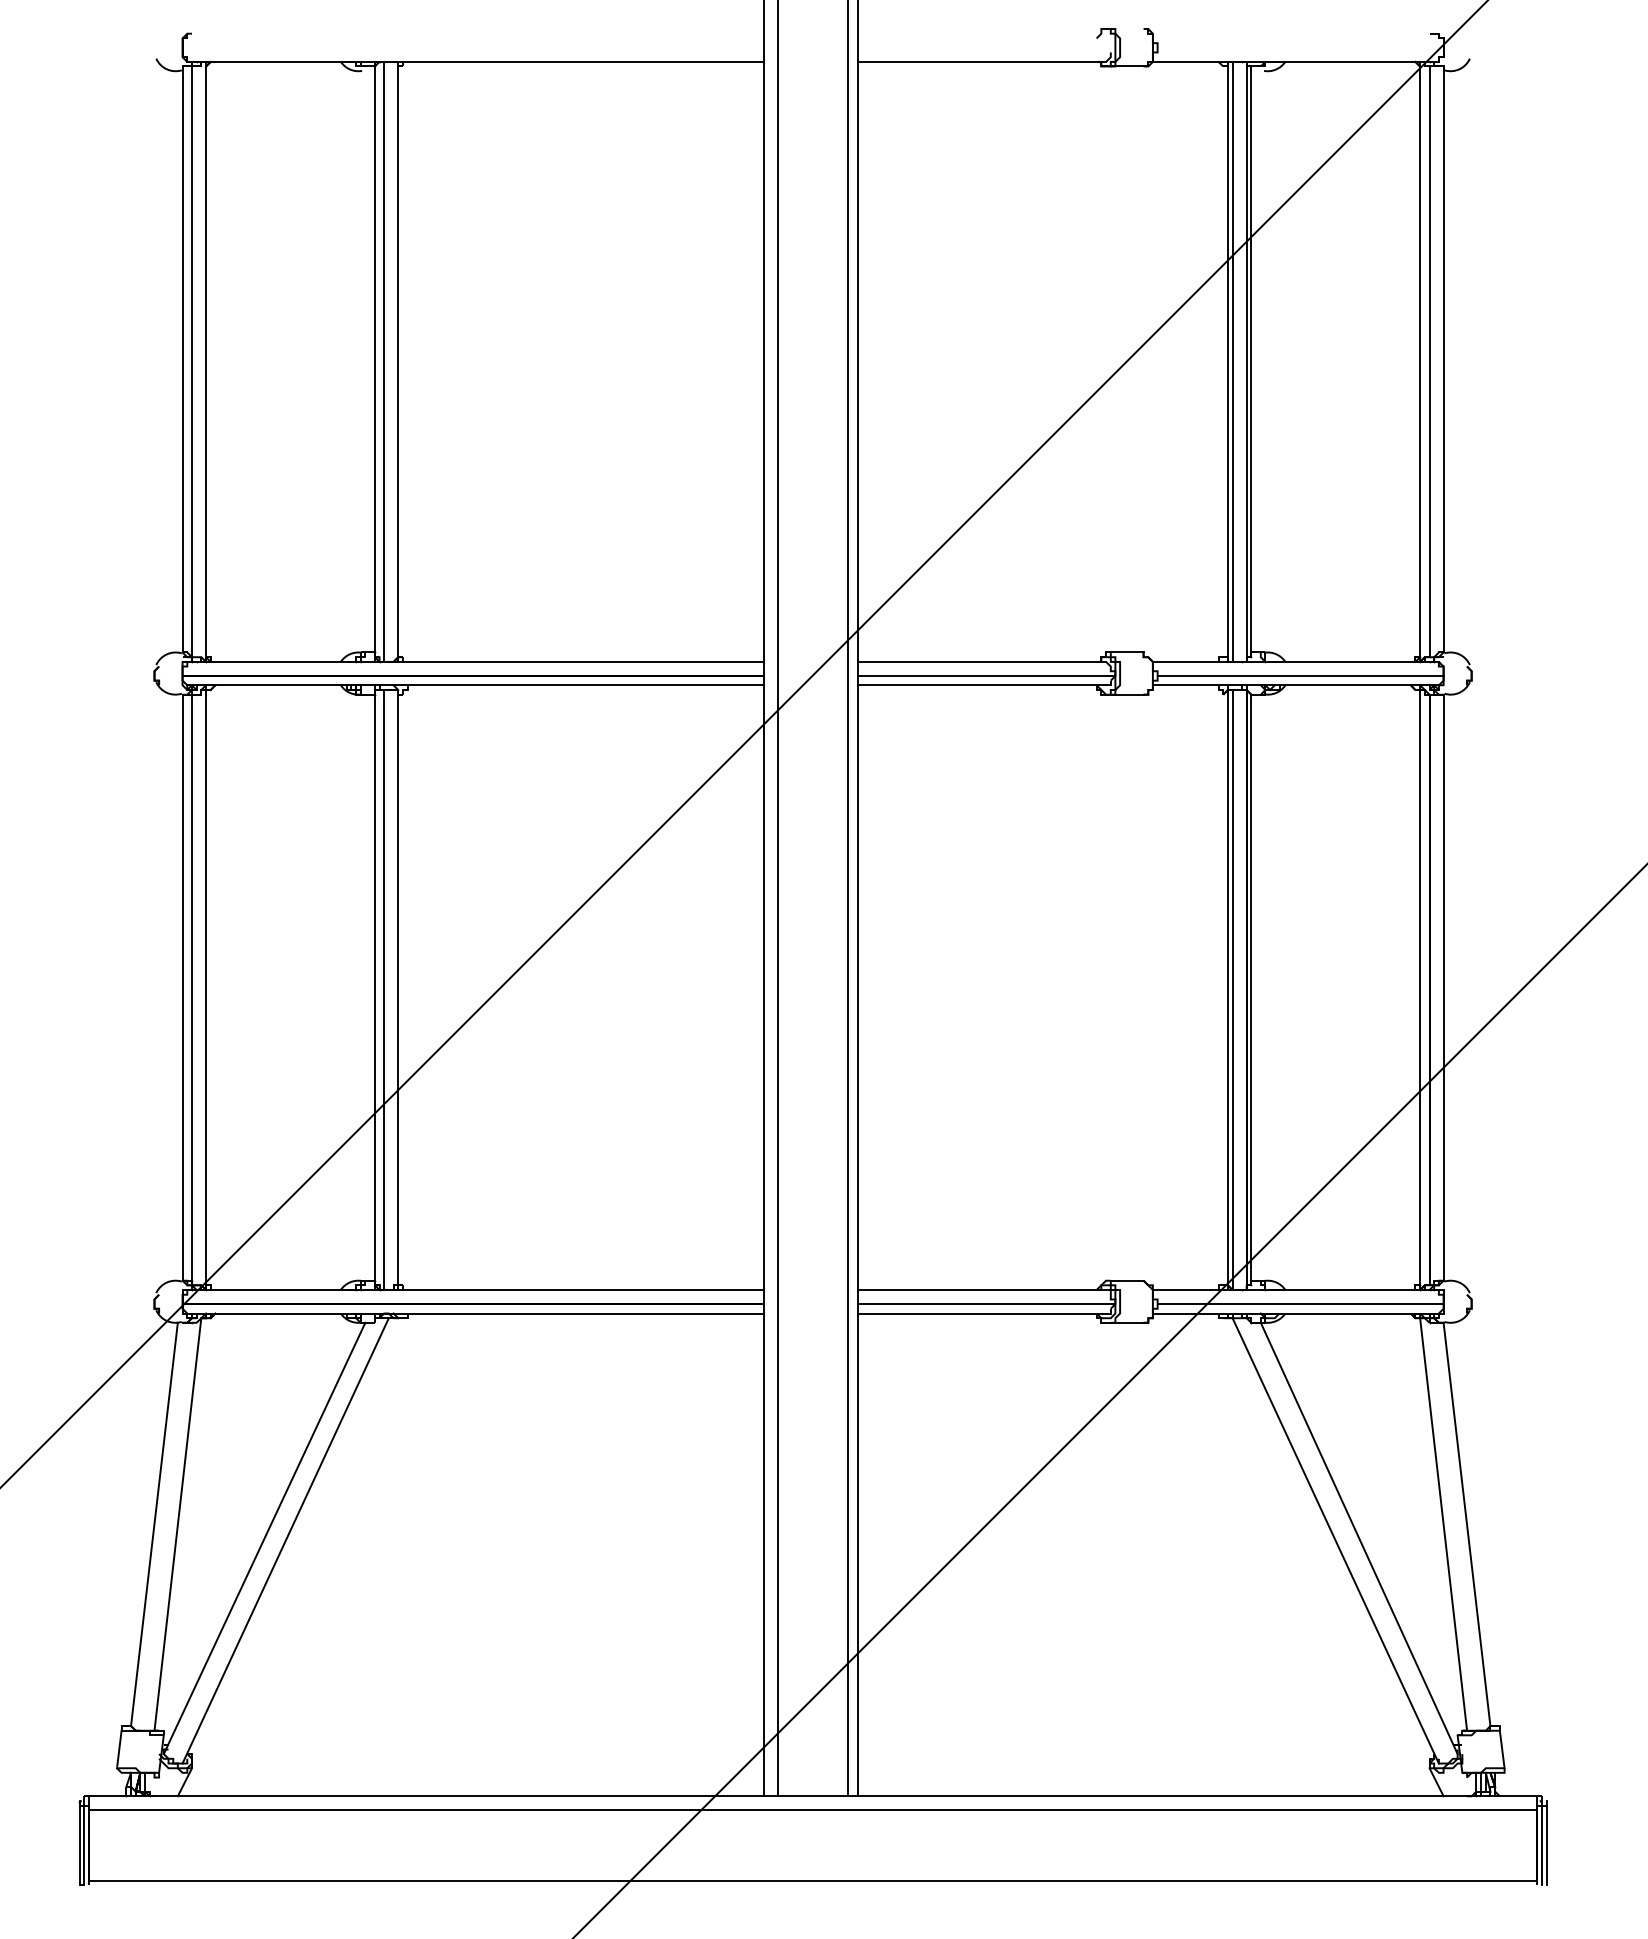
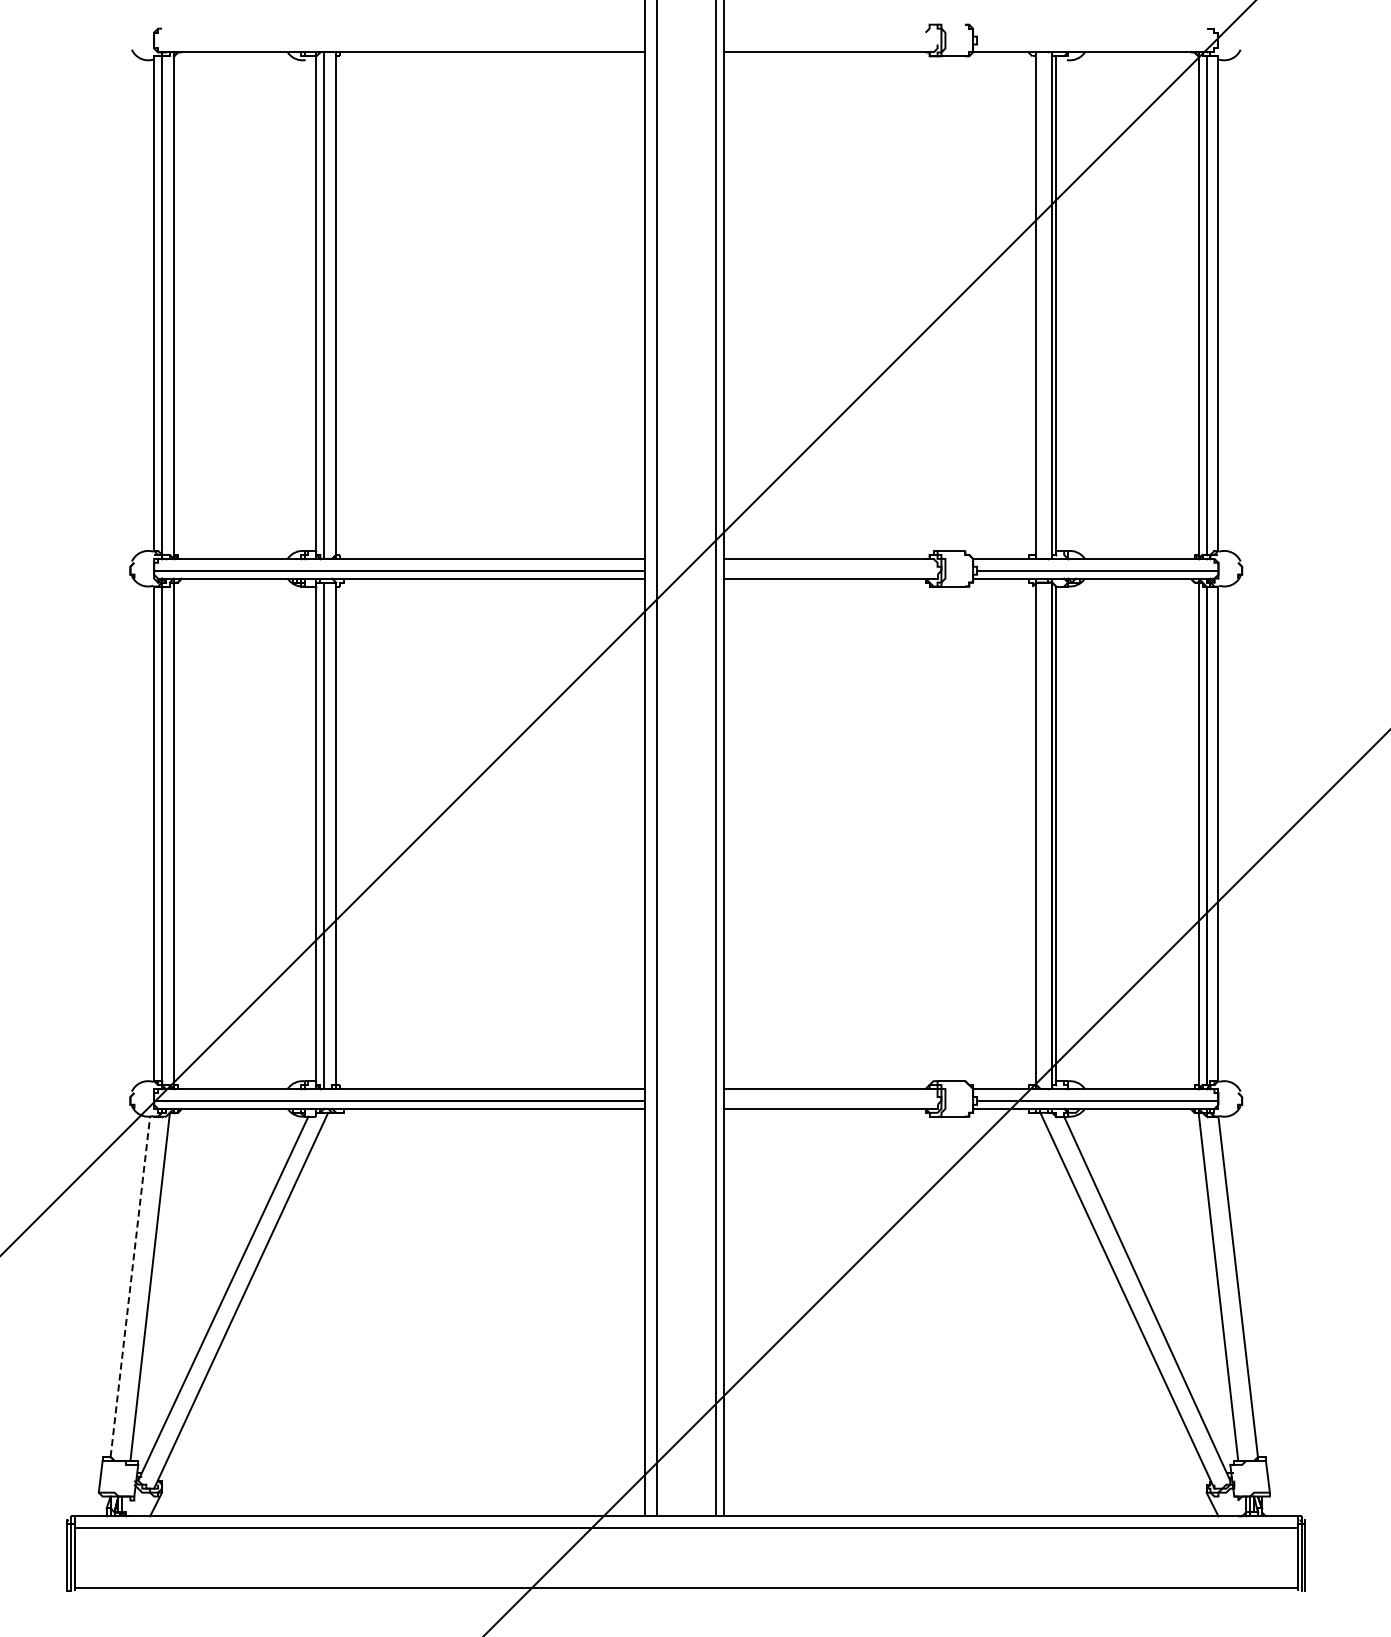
line: (1232, 361) -> (1040, 305), removed
line: (986, 675) -> (832, 570), removed
line: (1232, 989) -> (1040, 835), removed
line: (986, 1303) -> (832, 1100), removed
line: (154, 1523) -> (130, 1286), solid -> dashed

